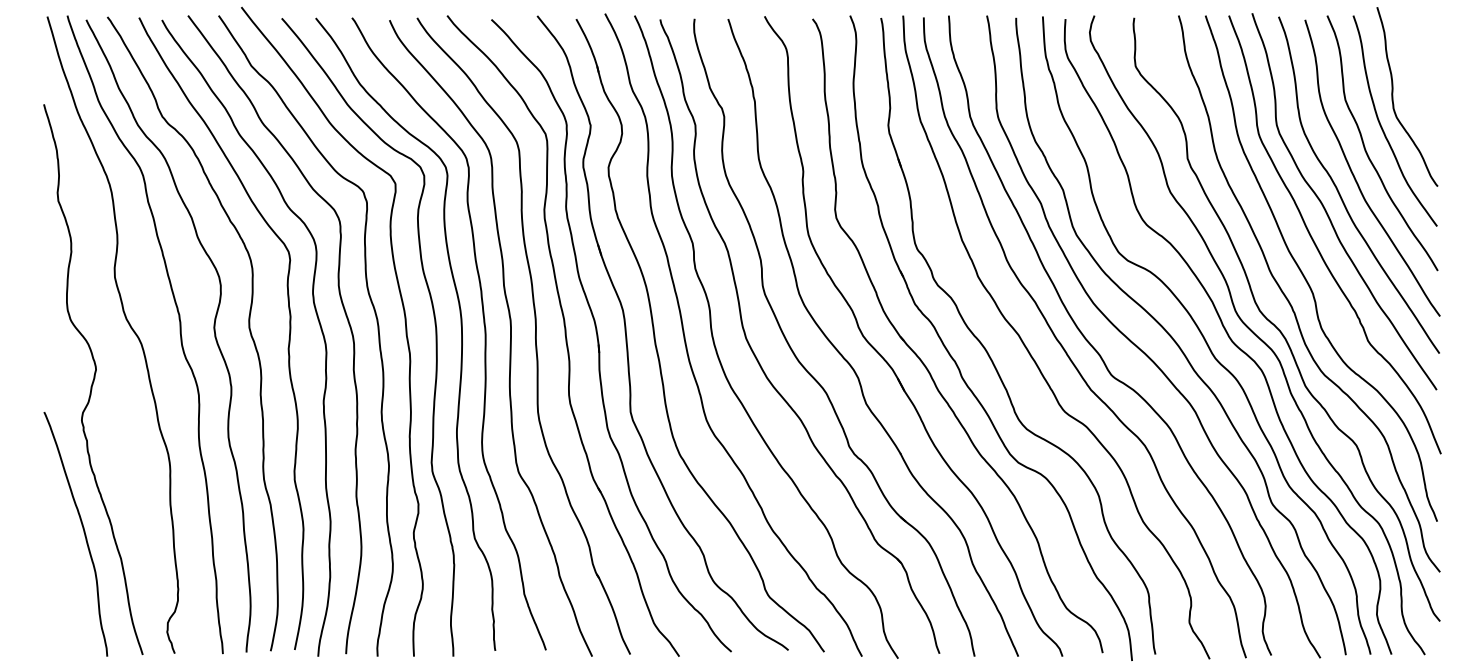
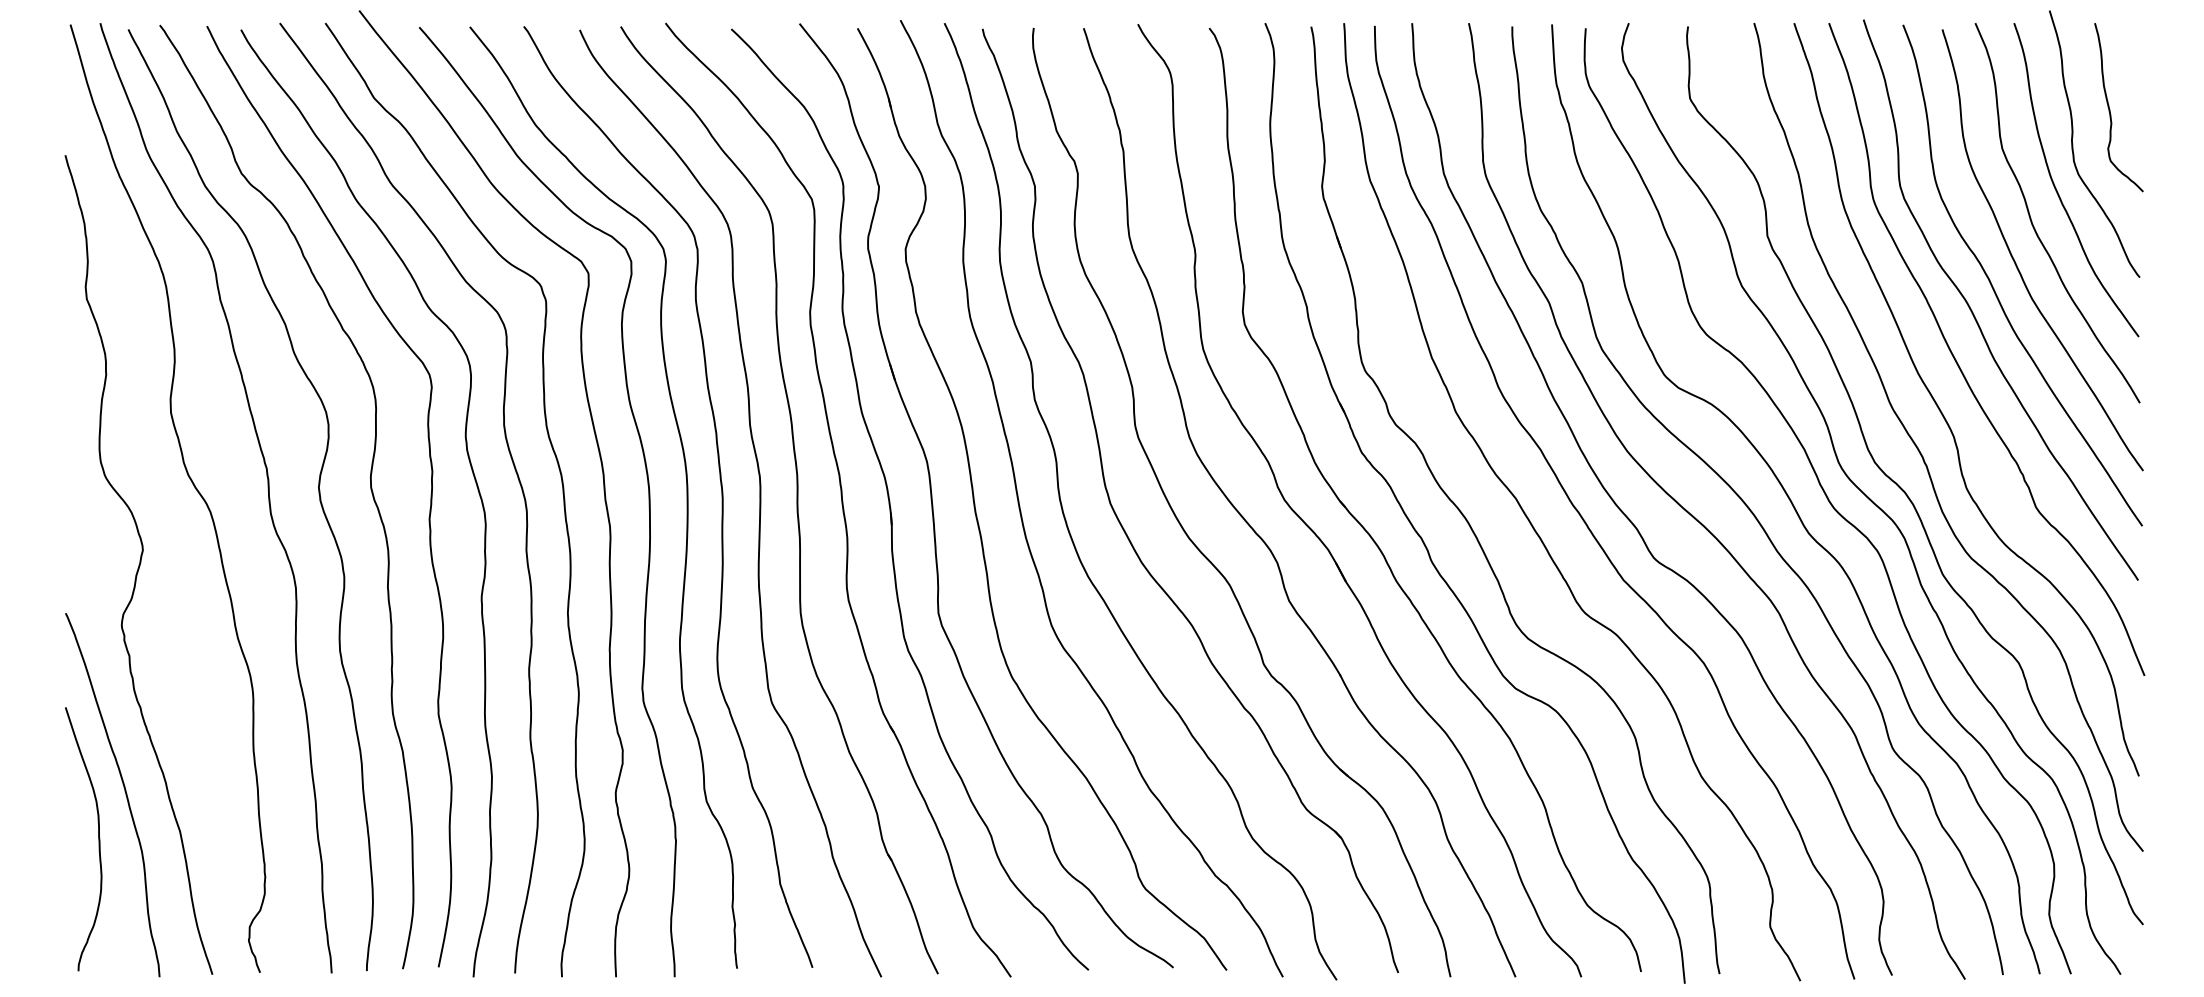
curve: (1418, 73) -> (2111, 109), added
curve: (65, 563) -> (97, 838), added

